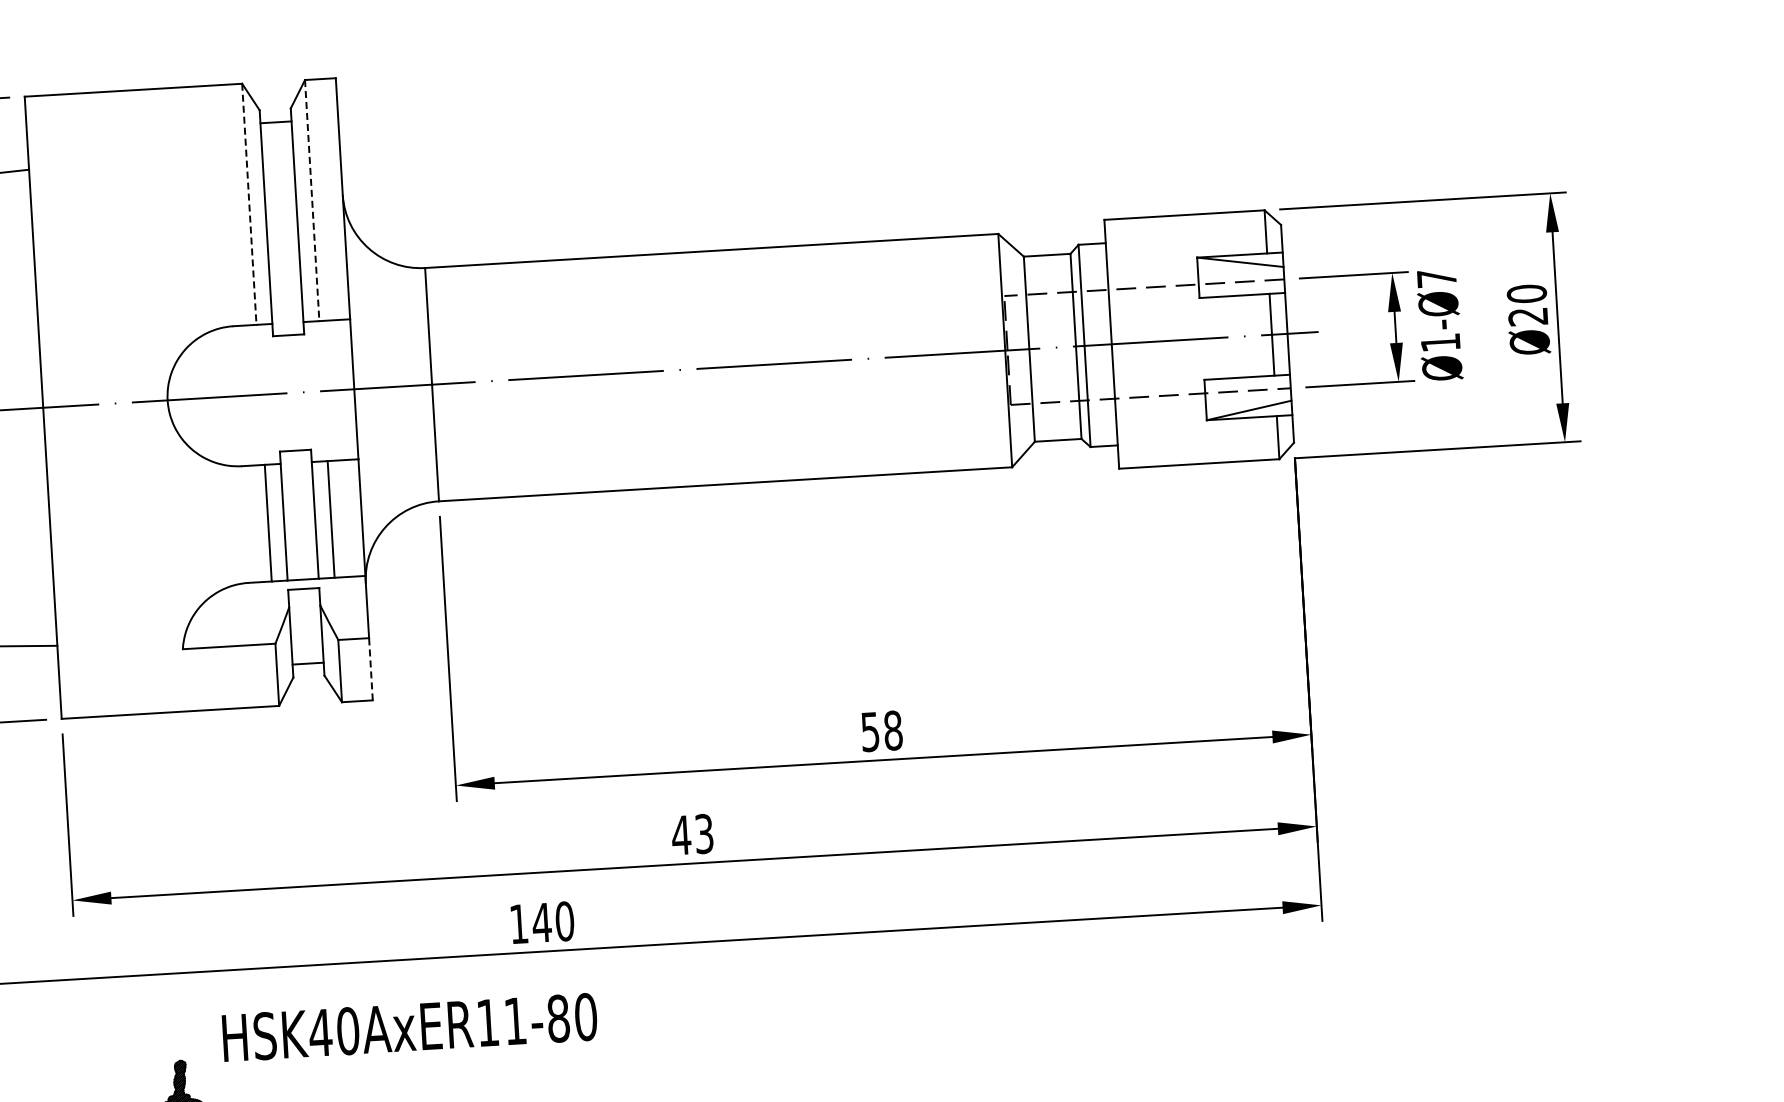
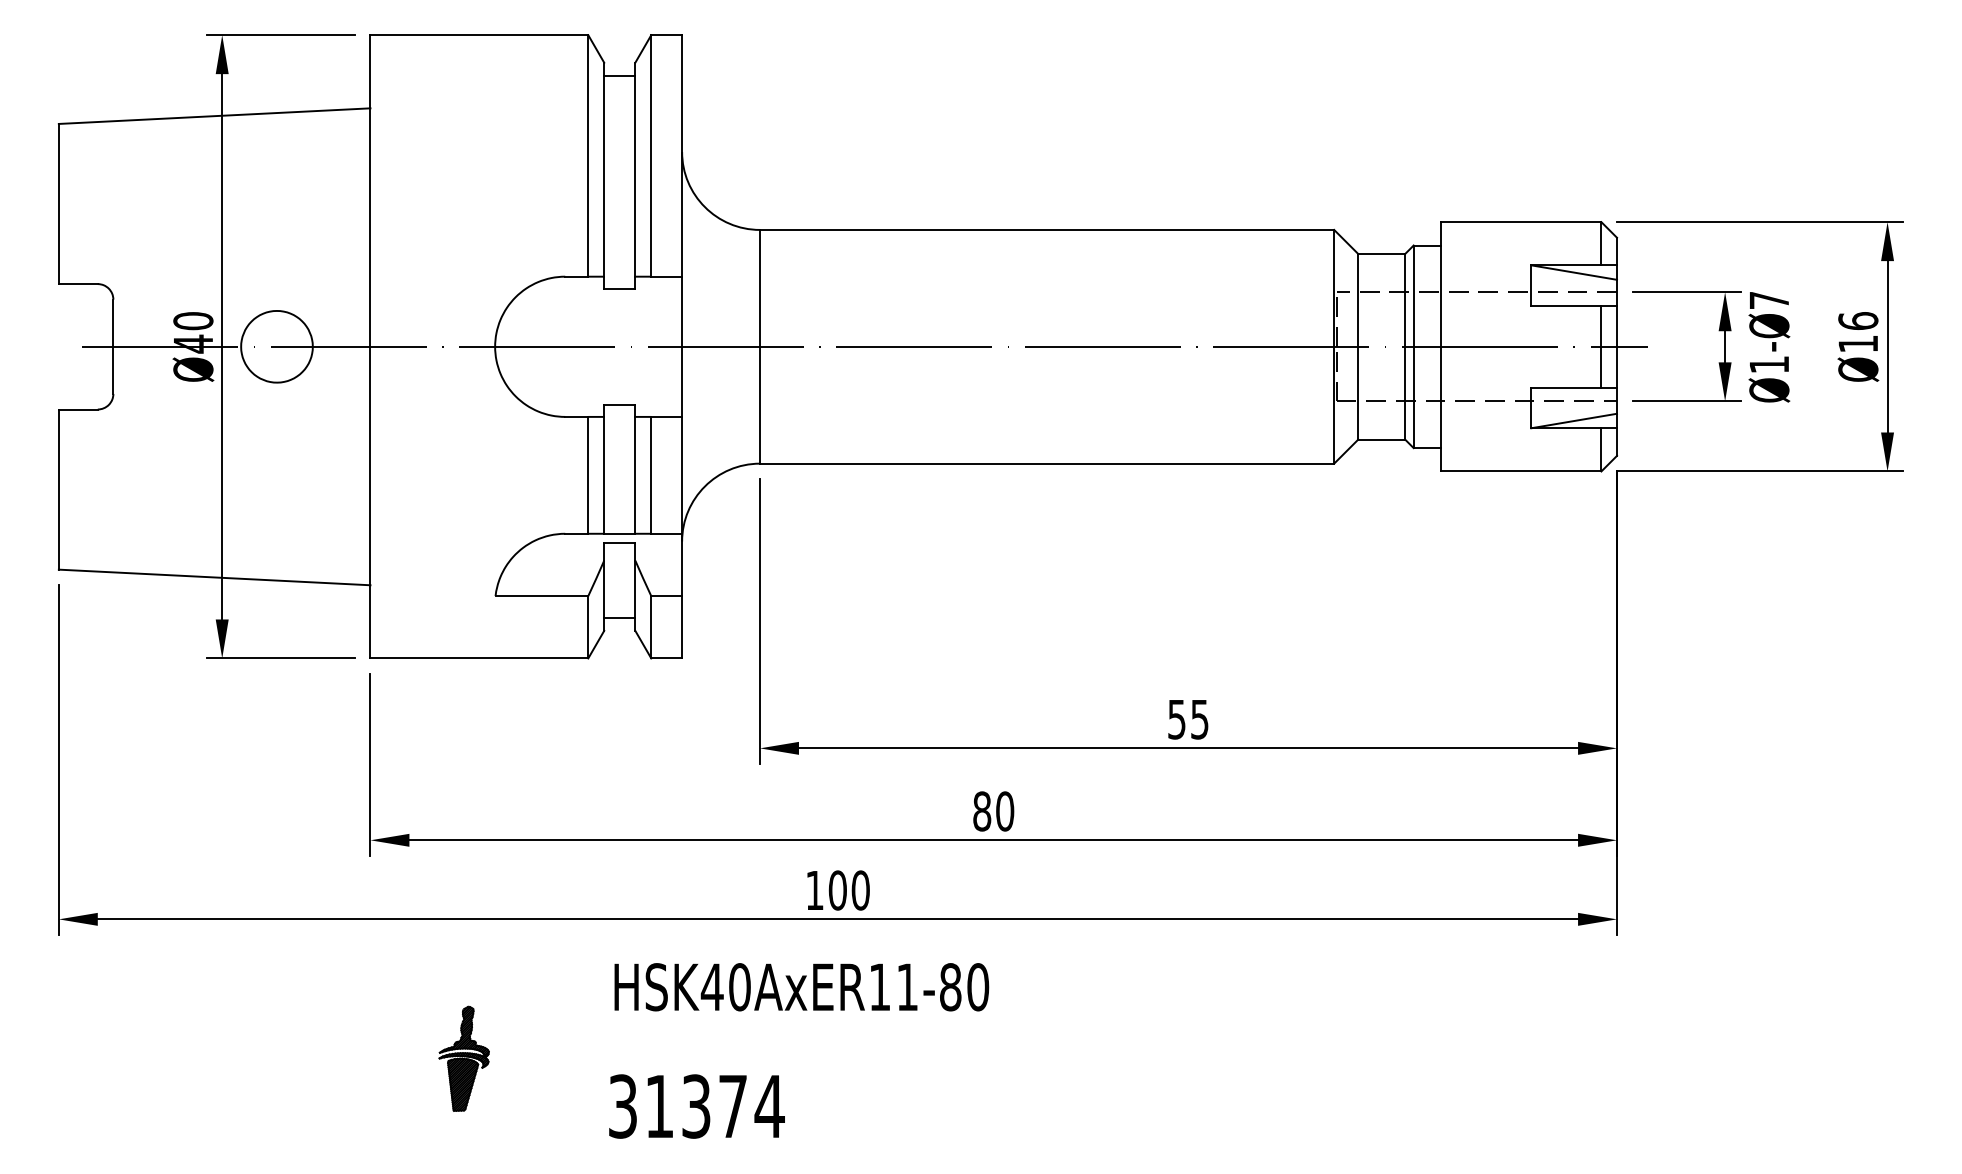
line: (312, 200) -> (651, 155), dashed -> solid
line: (249, 203) -> (588, 155), dashed -> solid
text: (1527, 305) -> (1858, 332), Ø20 -> Ø16
line: (371, 668) -> (682, 626), dashed -> solid
text: (892, 730) -> (1199, 719), 58 -> 55
text: (692, 834) -> (993, 811), 43 -> 80
text: (541, 922) -> (837, 890), 140 -> 100
text: (409, 1027) -> (801, 987), moved

